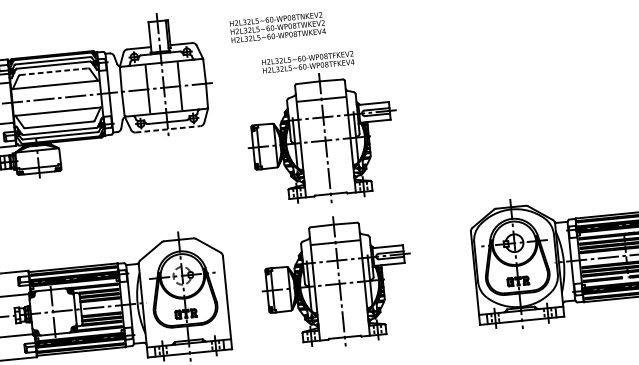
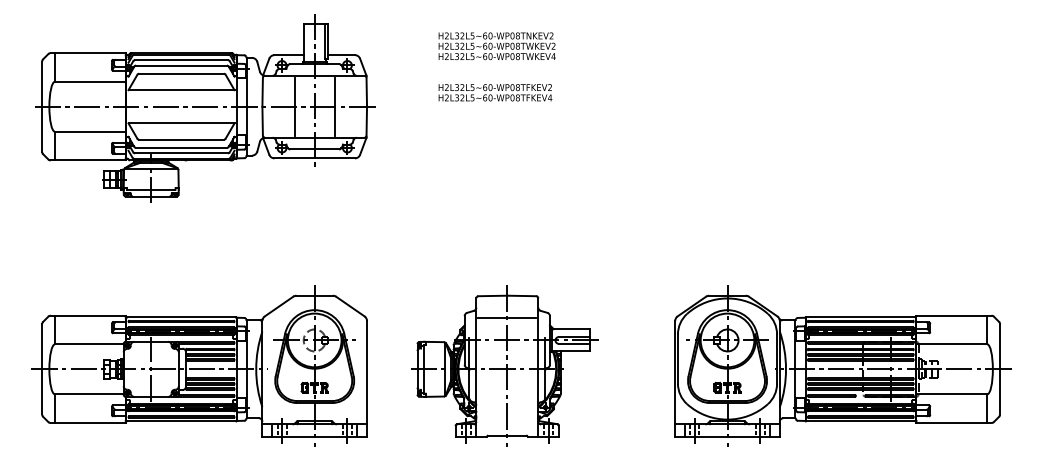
text: (277, 27) -> (496, 46), moved
line: (54, 71) -> (182, 73), dashed -> solid
line: (168, 129) -> (315, 158), dashed -> solid
part: (323, 137) -> (504, 187), removed

